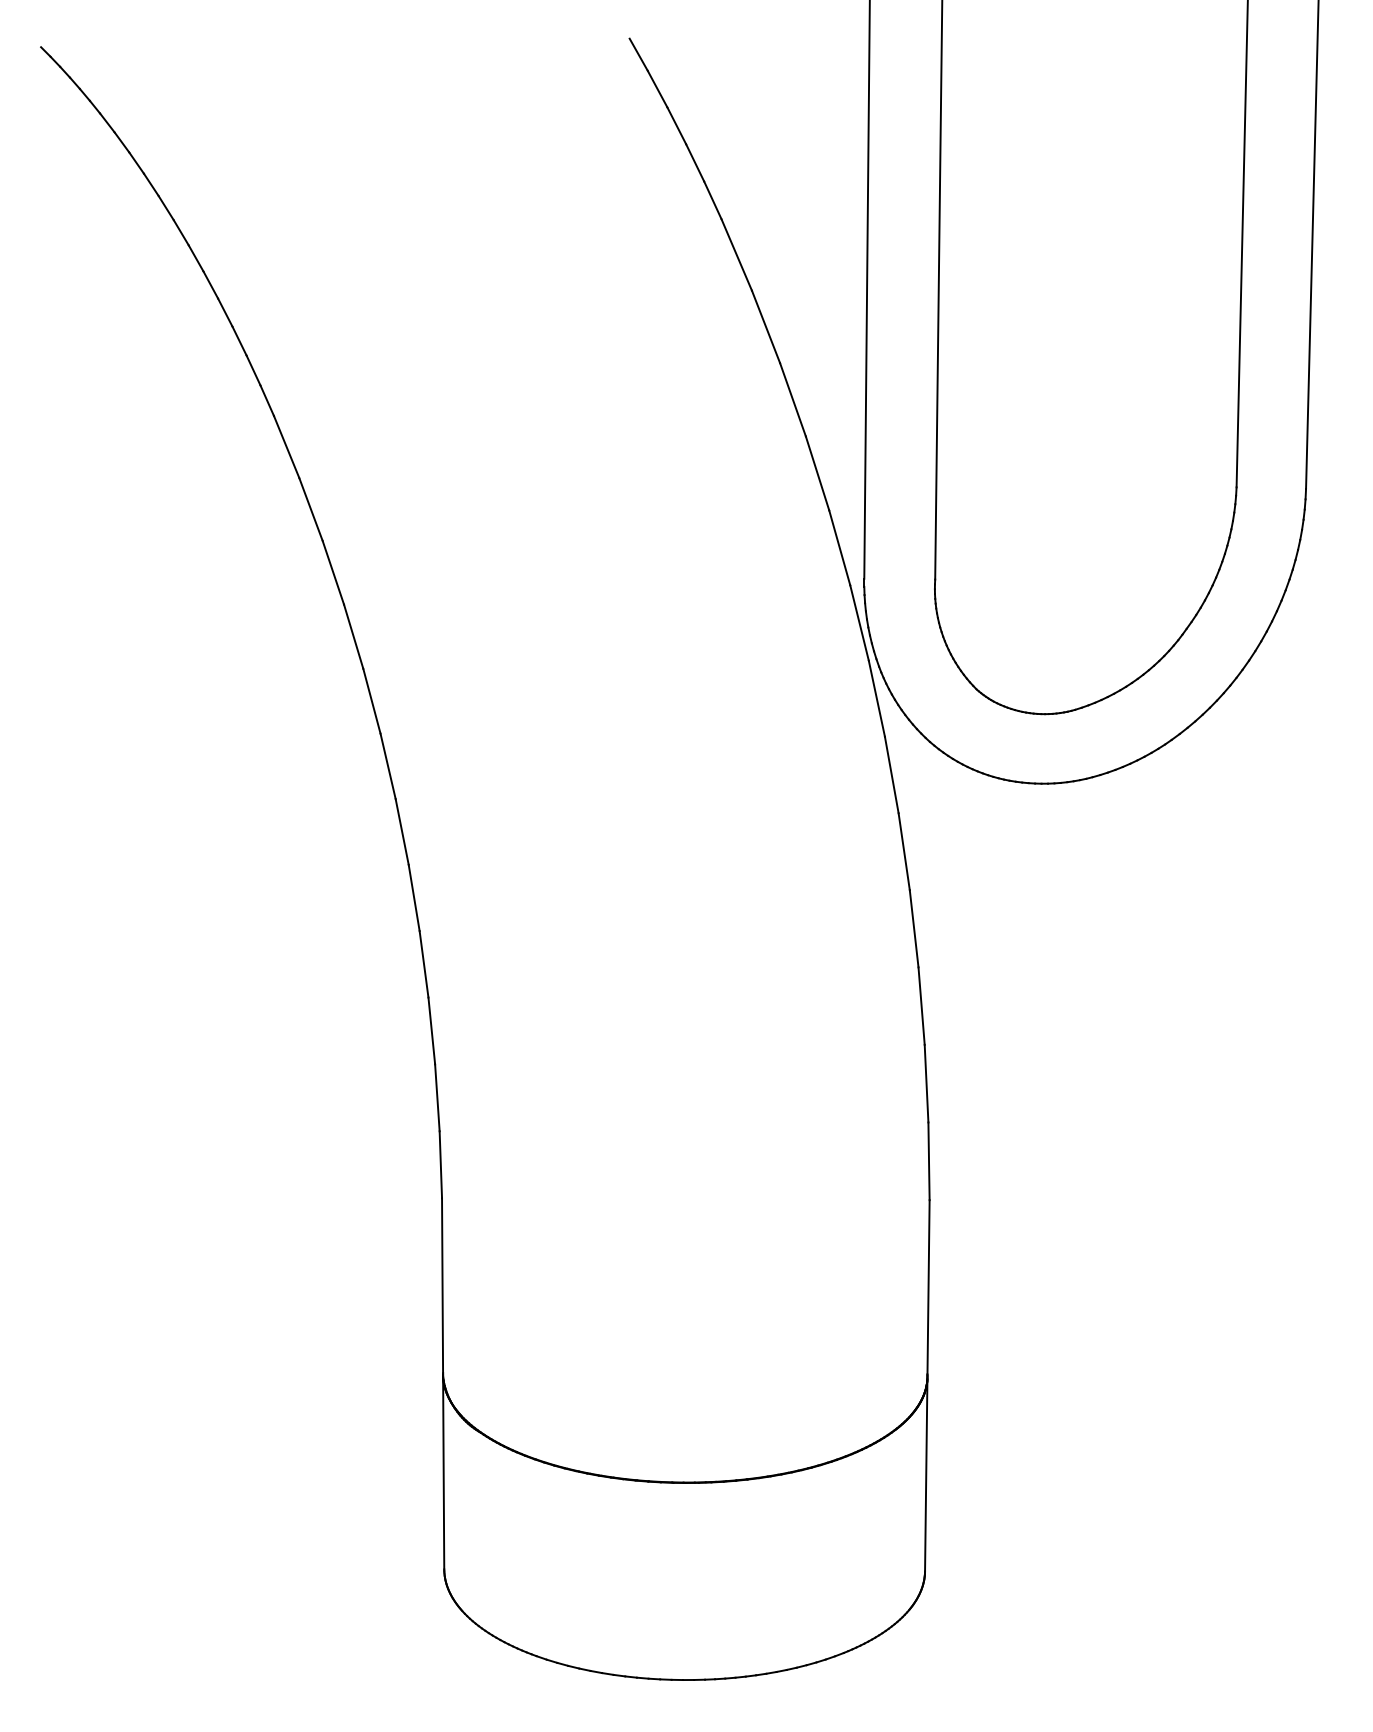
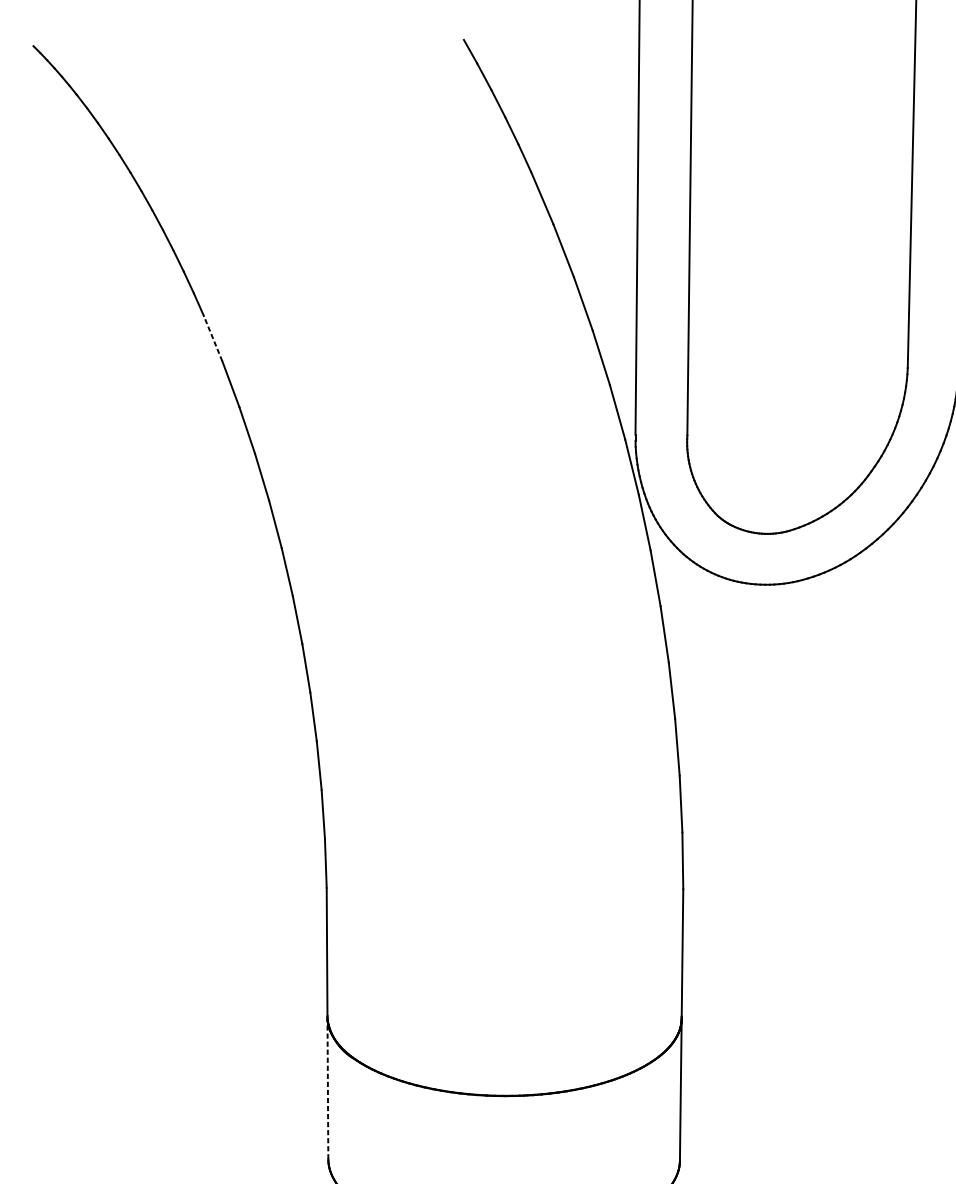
line: (286, 447) -> (212, 338), solid -> dashed
line: (443, 1472) -> (327, 1088), solid -> dashed

